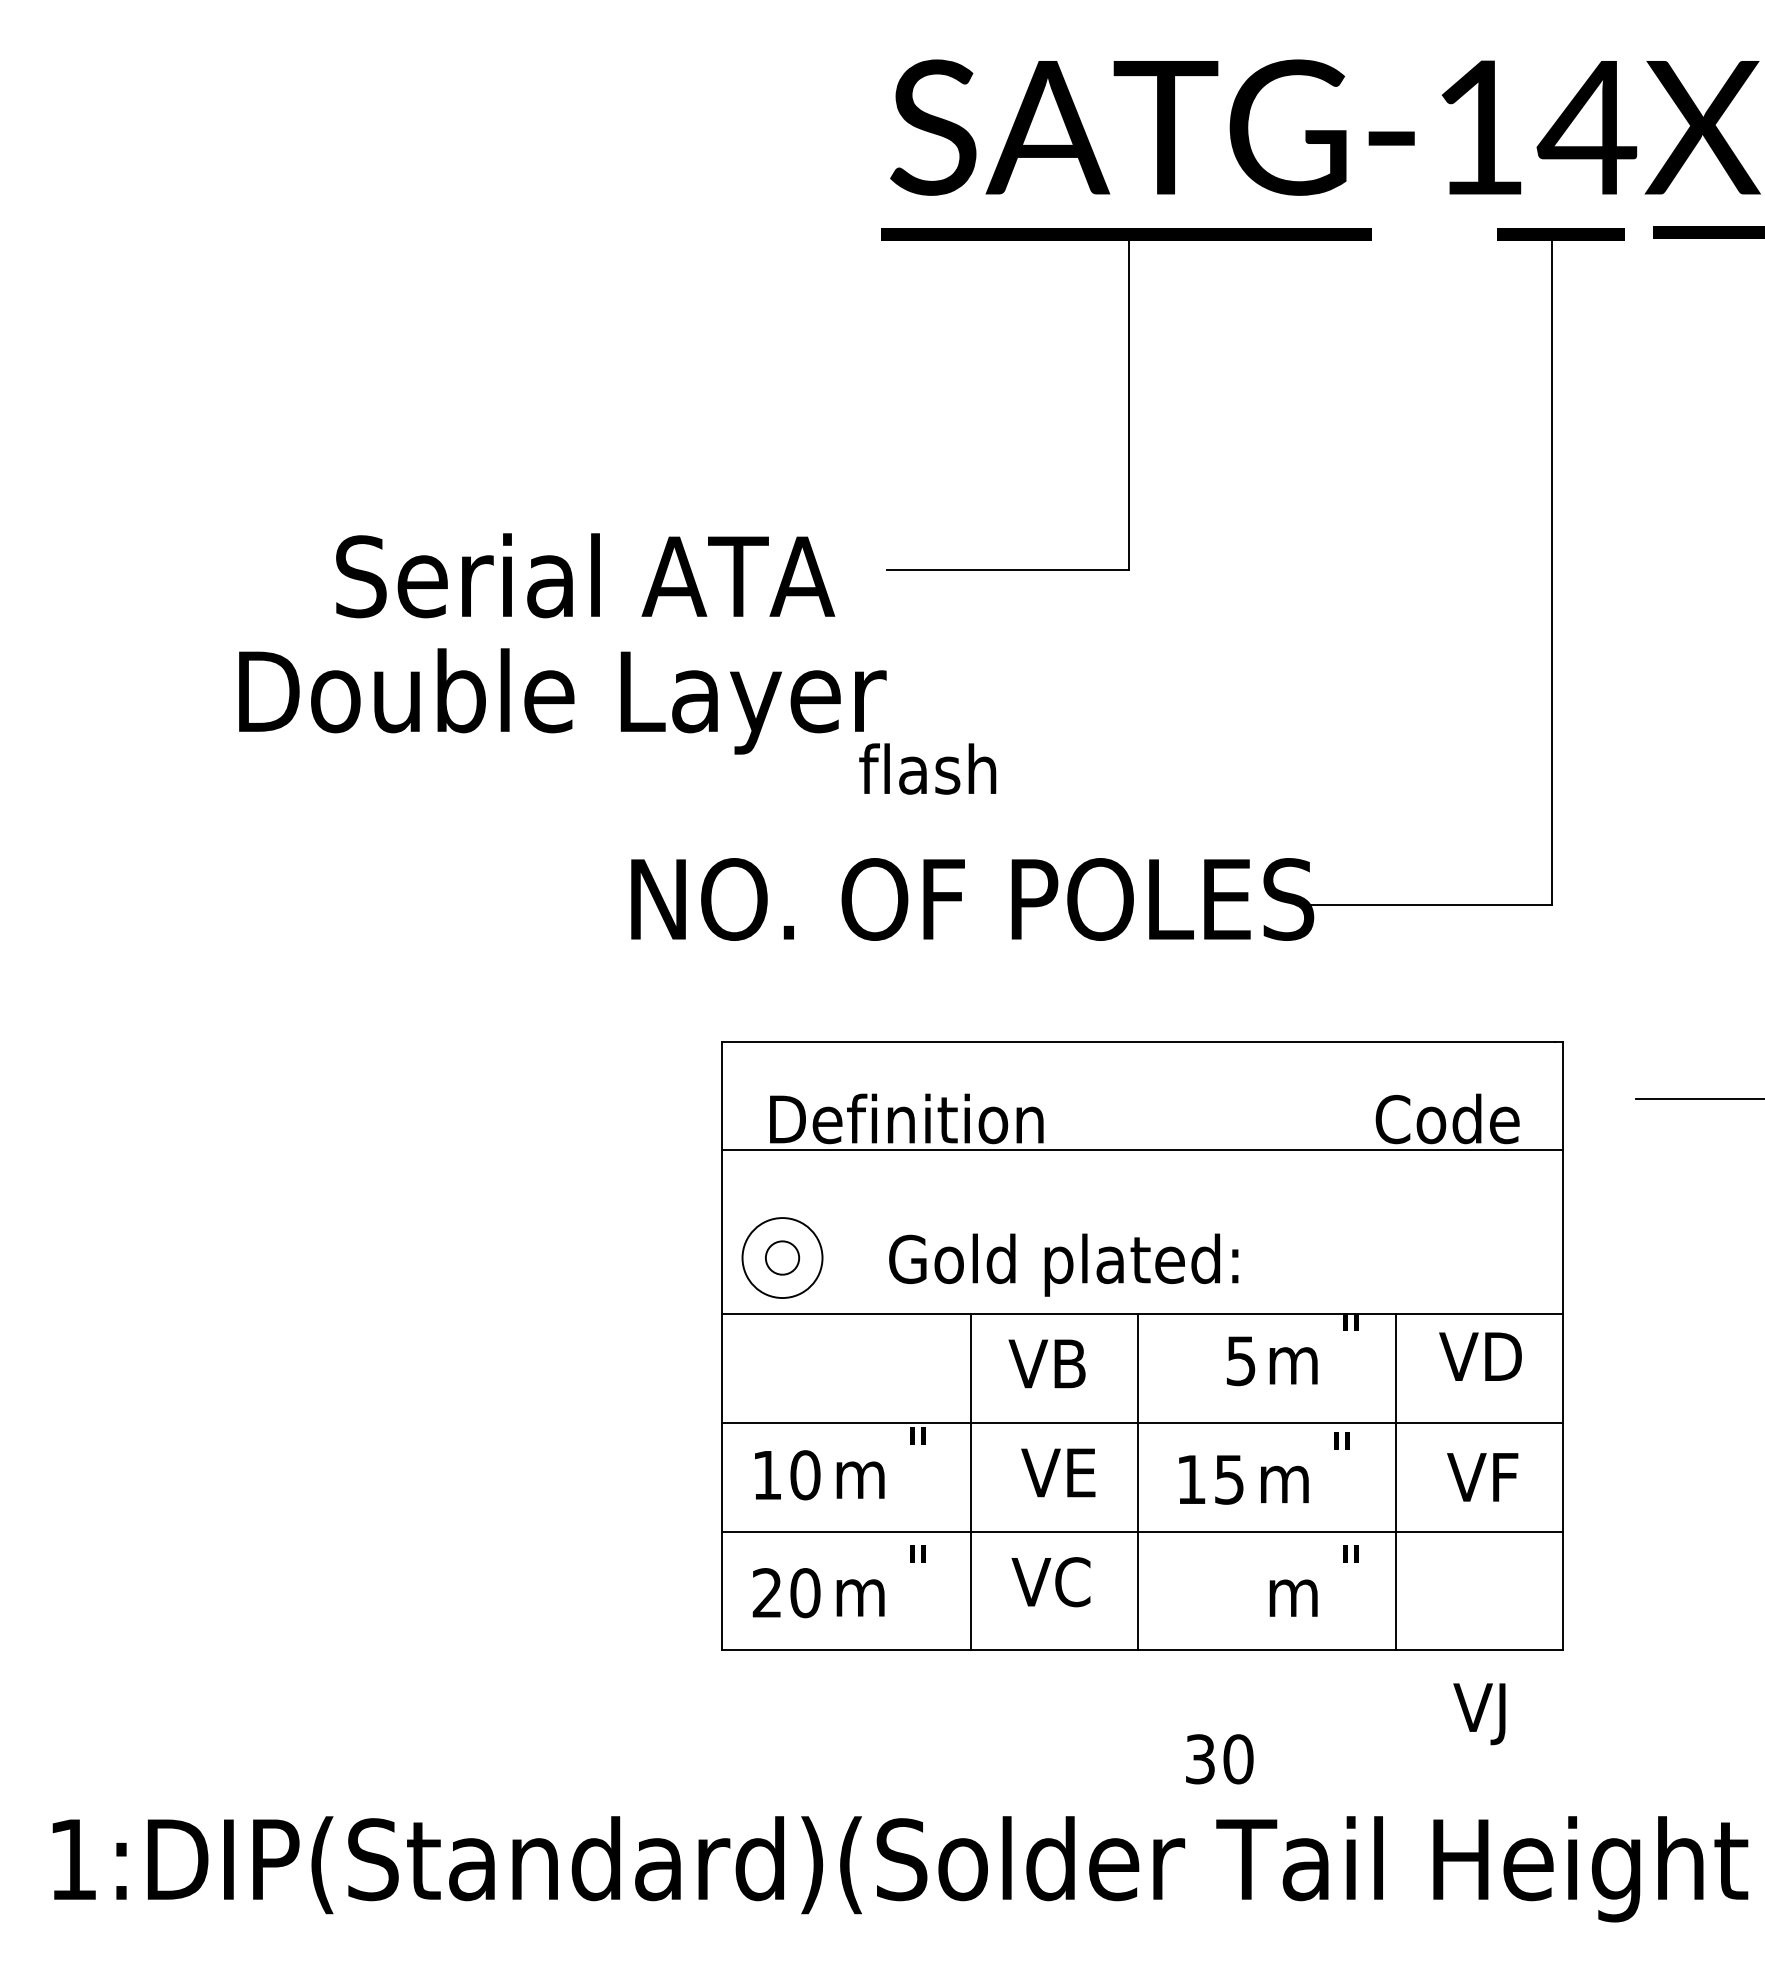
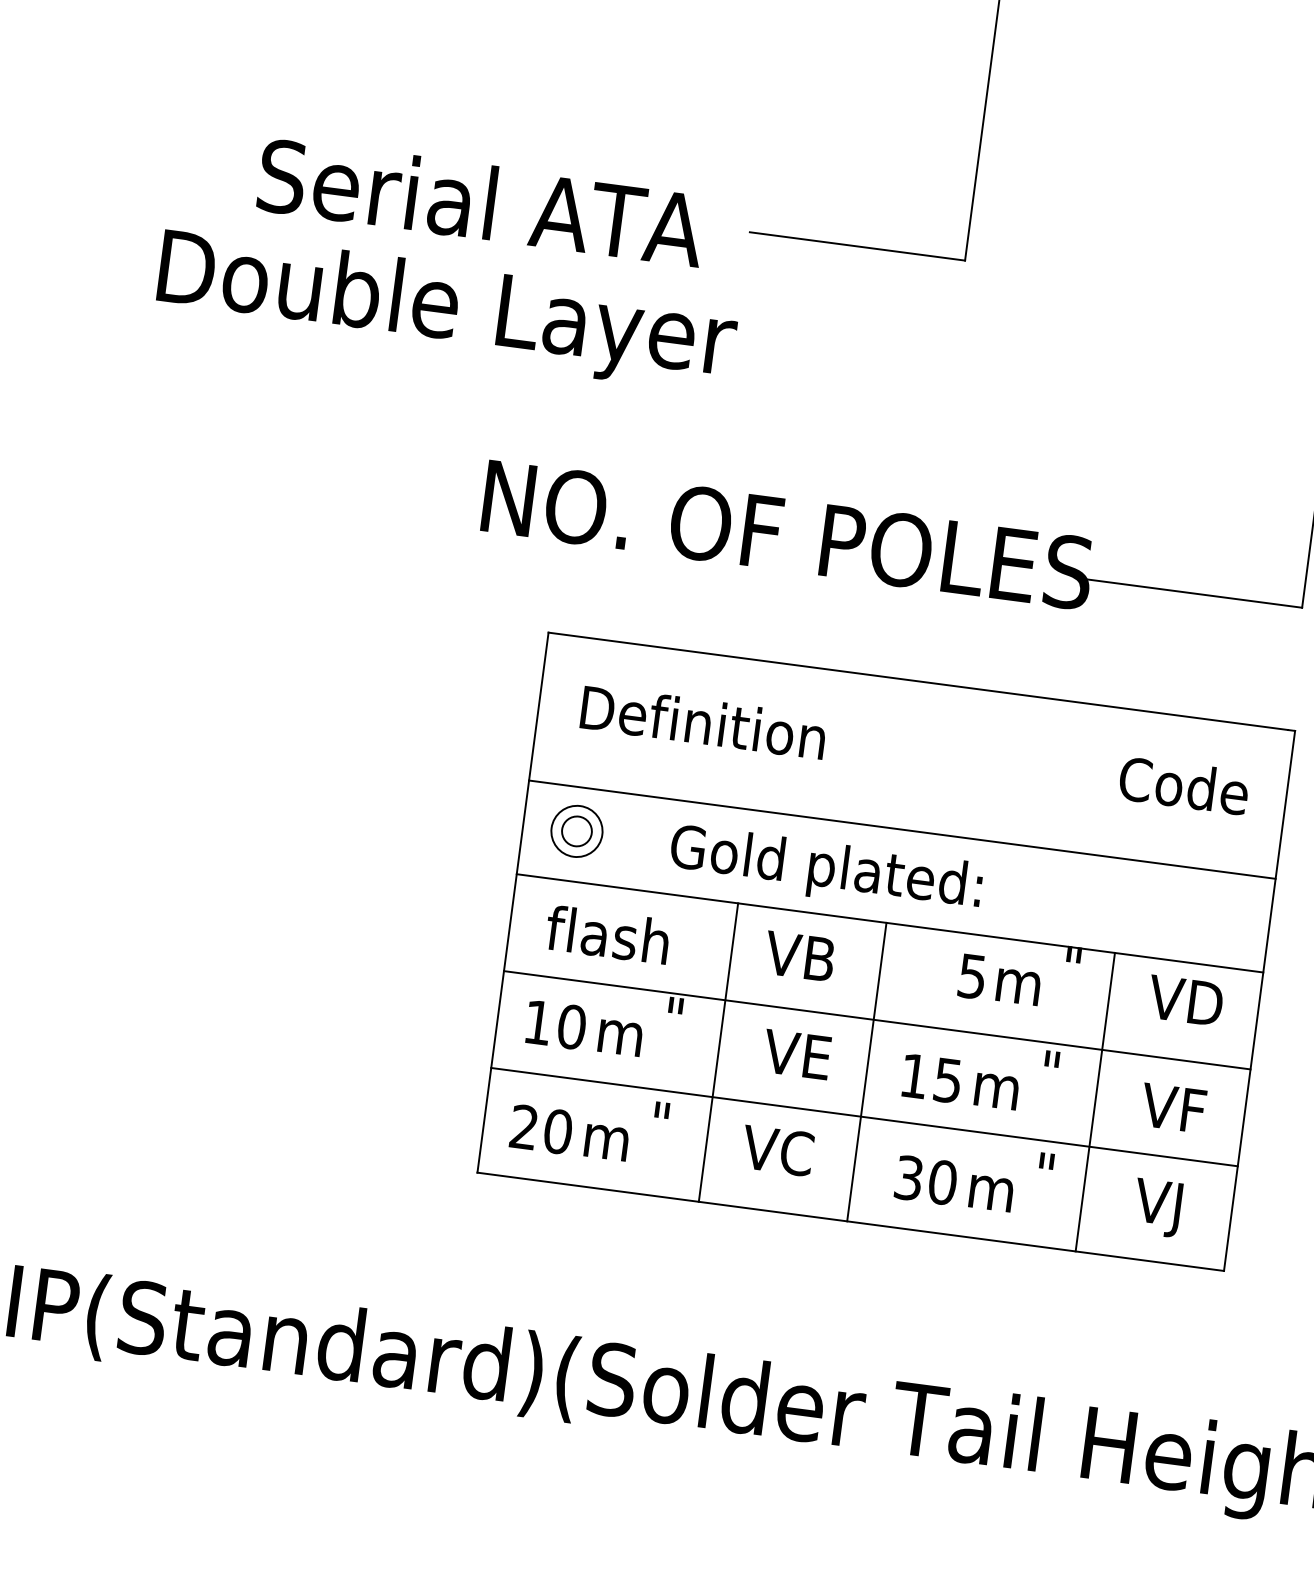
text: (927, 768) -> (607, 934), moved
line: (1142, 1149) -> (902, 829), moved
circle: (782, 1257) -> (577, 830), size x0.71
text: (1479, 1714) -> (1157, 1208), moved
text: (1219, 1759) -> (925, 1180), moved

